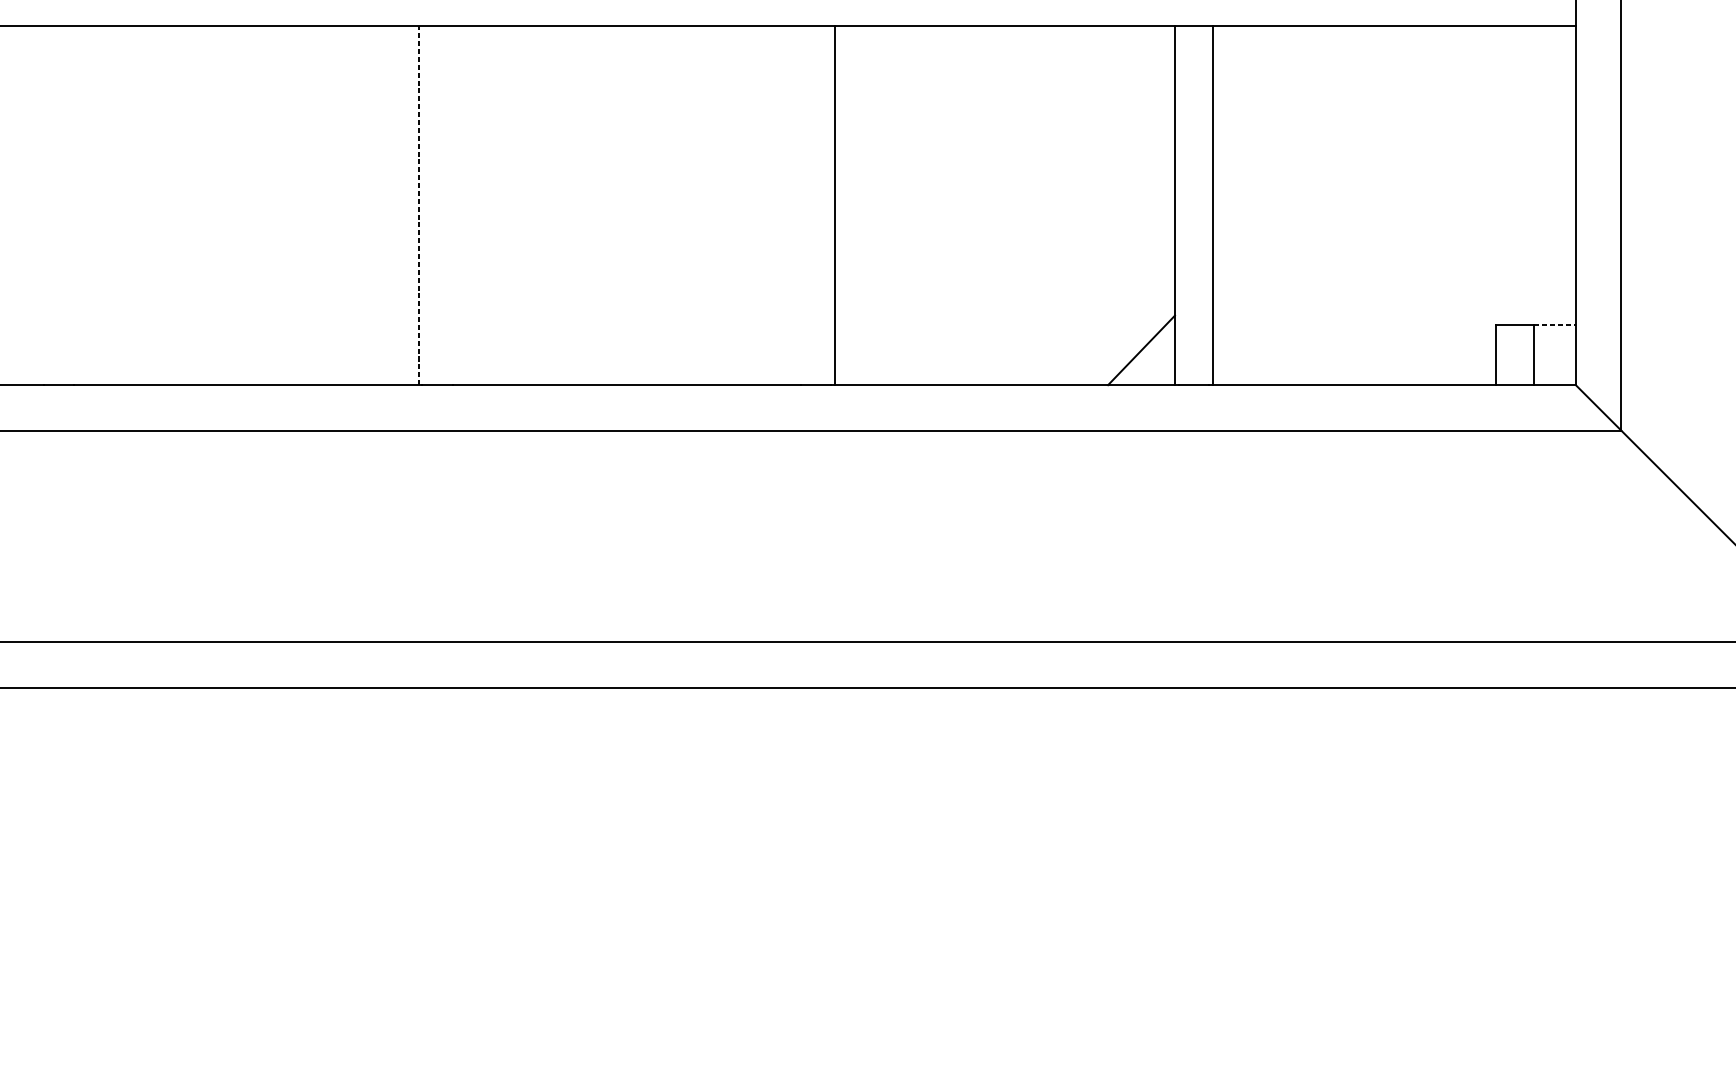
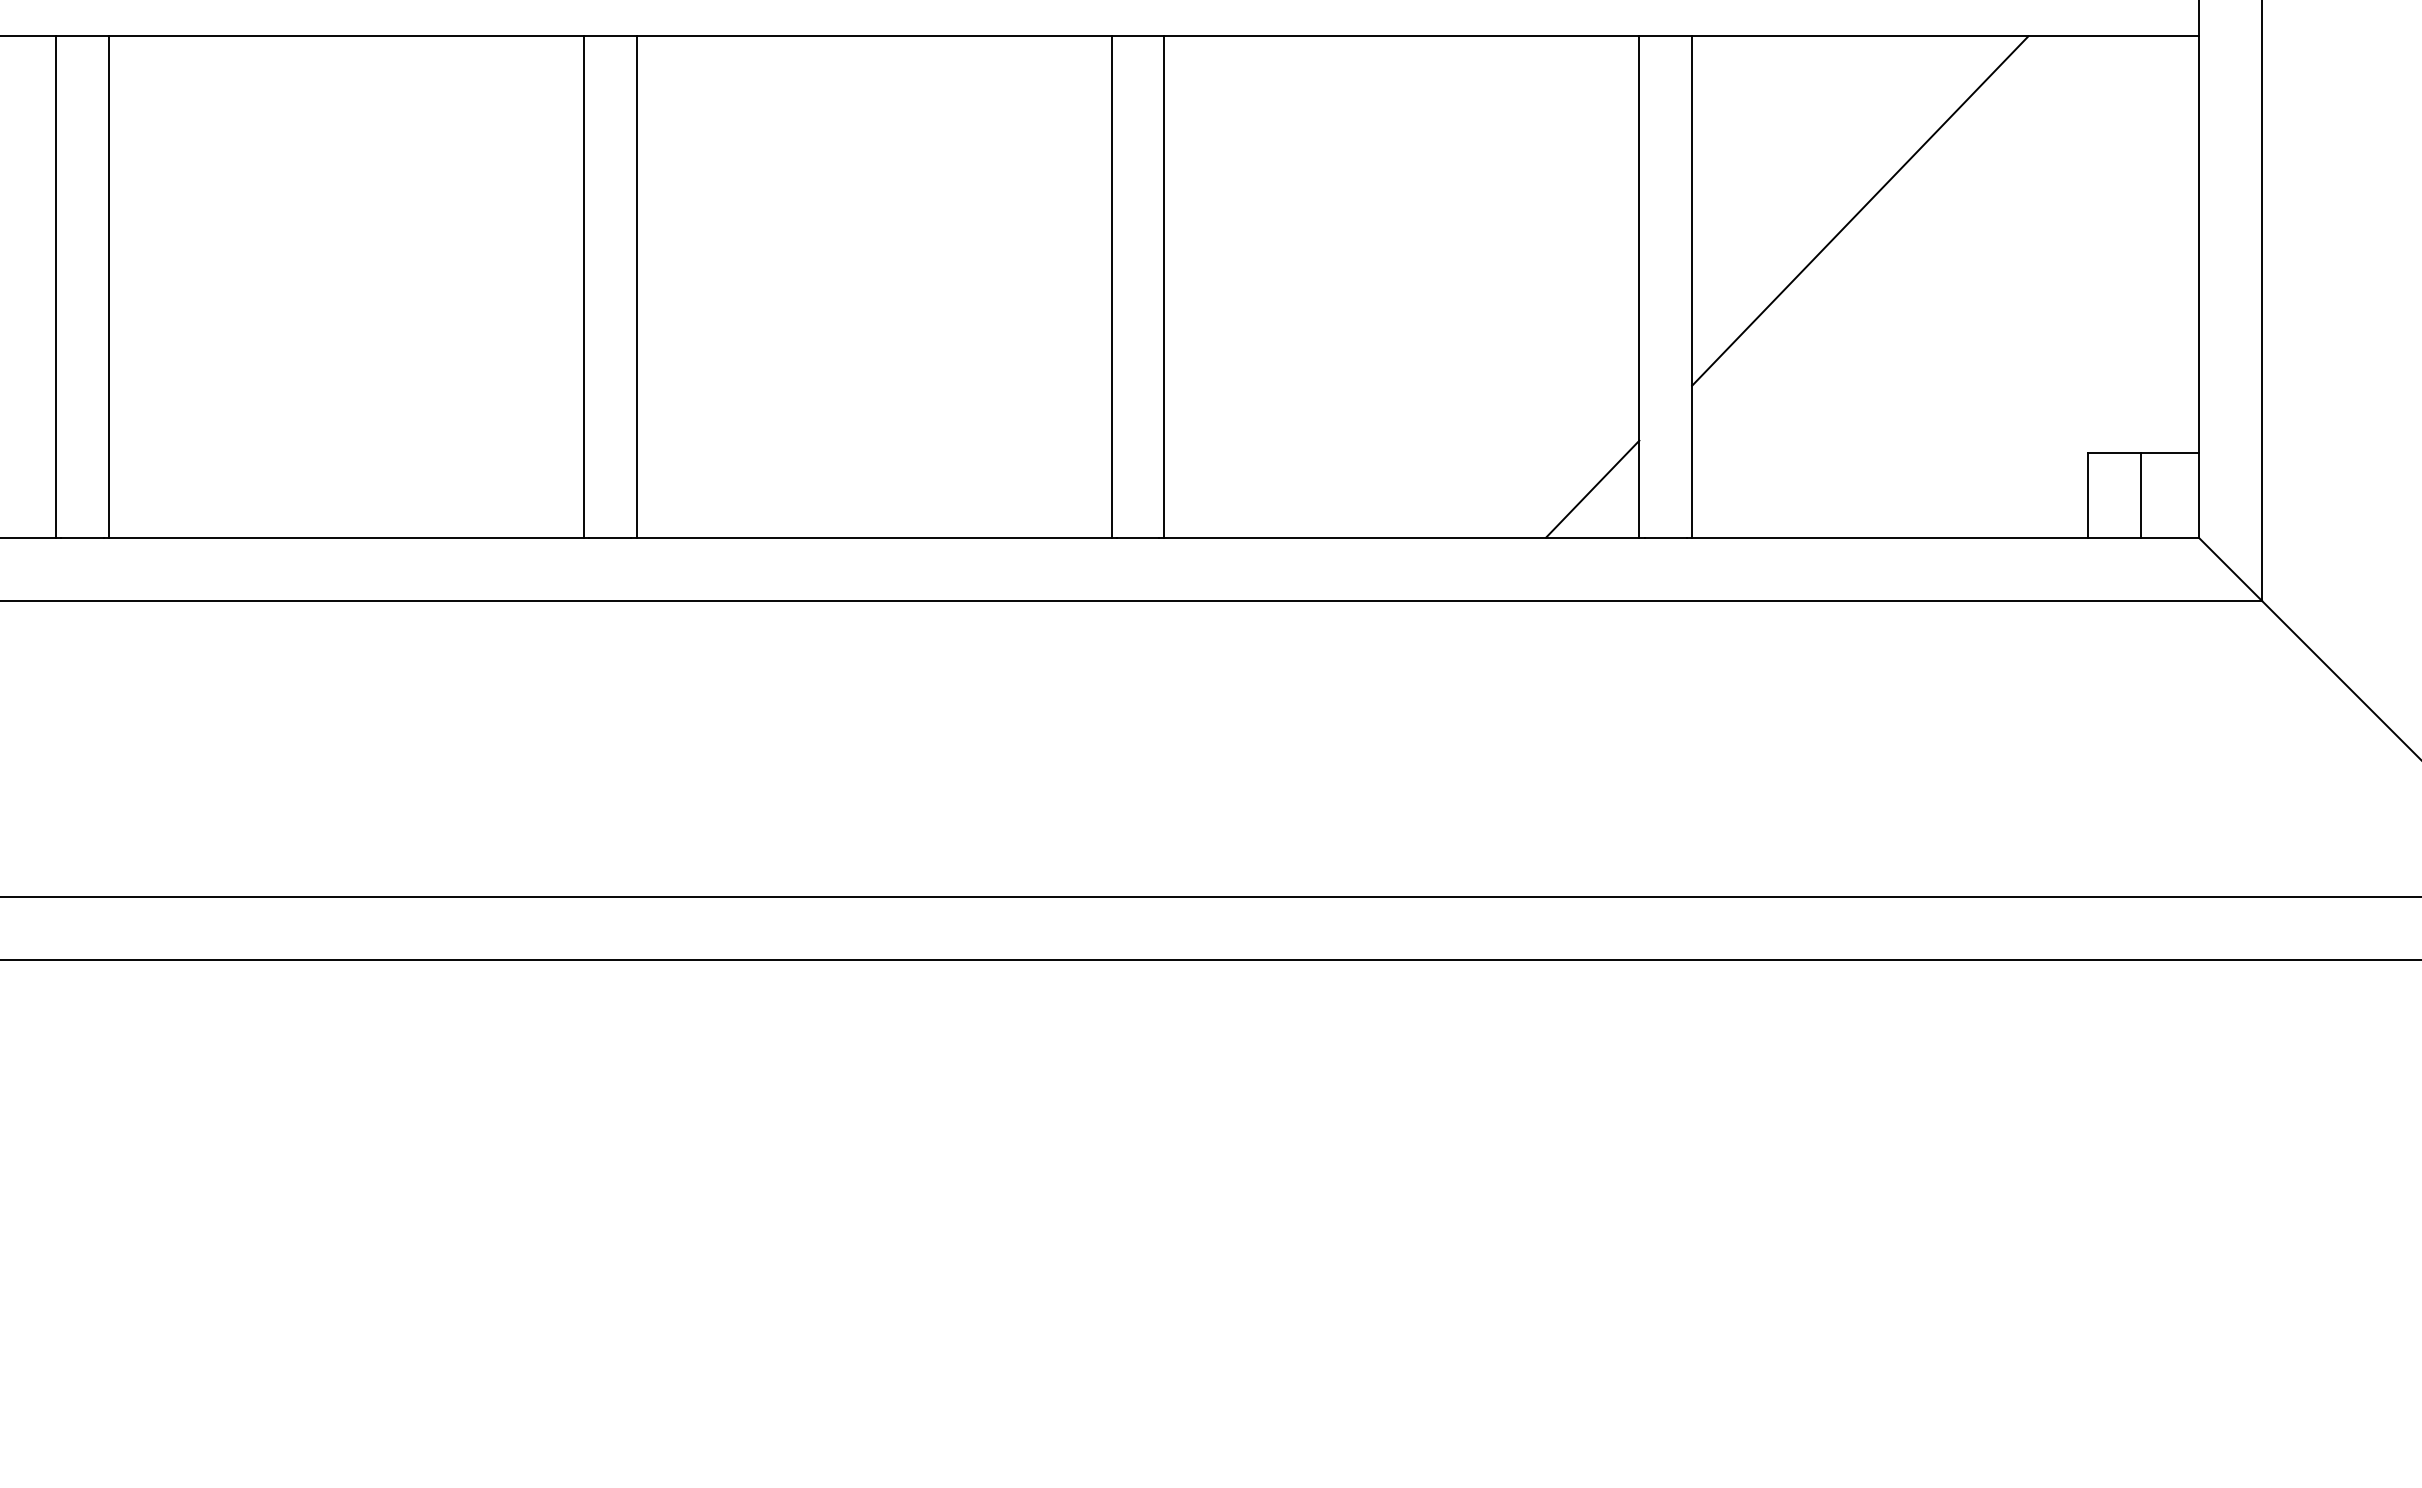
line: (1333, 150) -> (1860, 210), added
line: (40, 205) -> (56, 286), added
line: (77, 205) -> (108, 286), added
line: (418, 205) -> (583, 287), dashed -> solid
line: (456, 205) -> (636, 286), added
line: (796, 205) -> (1111, 286), added
line: (1555, 324) -> (2170, 453), dashed -> solid

